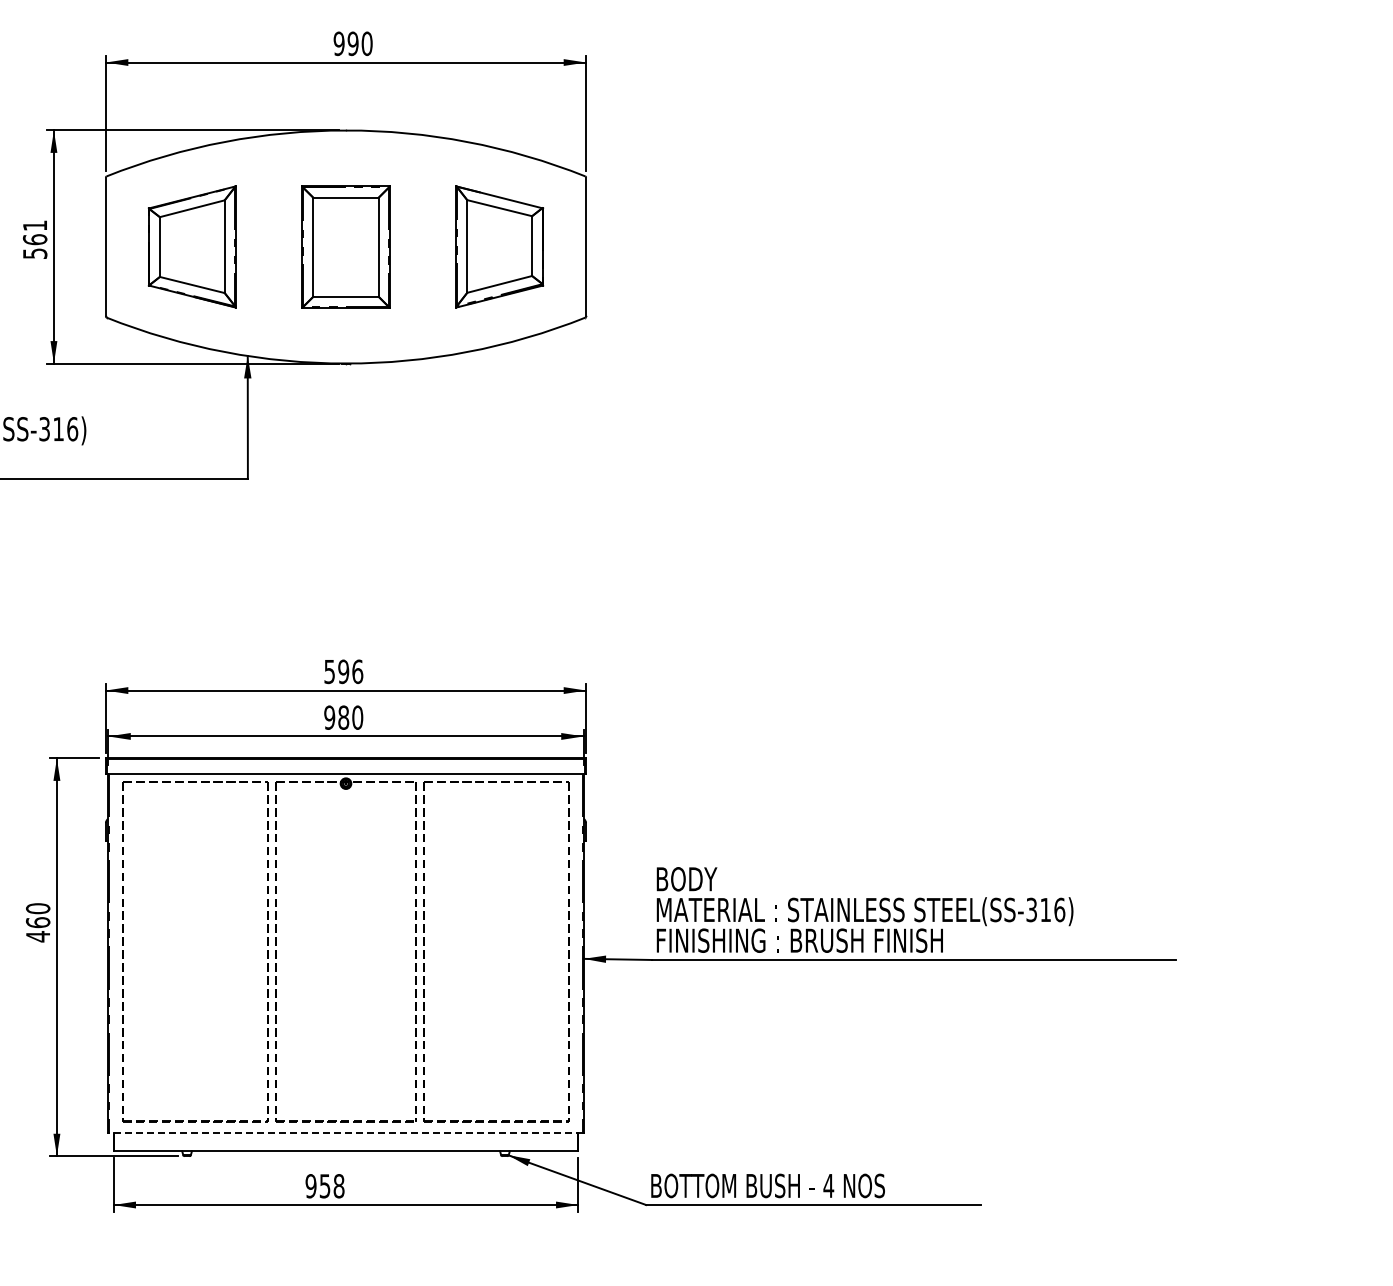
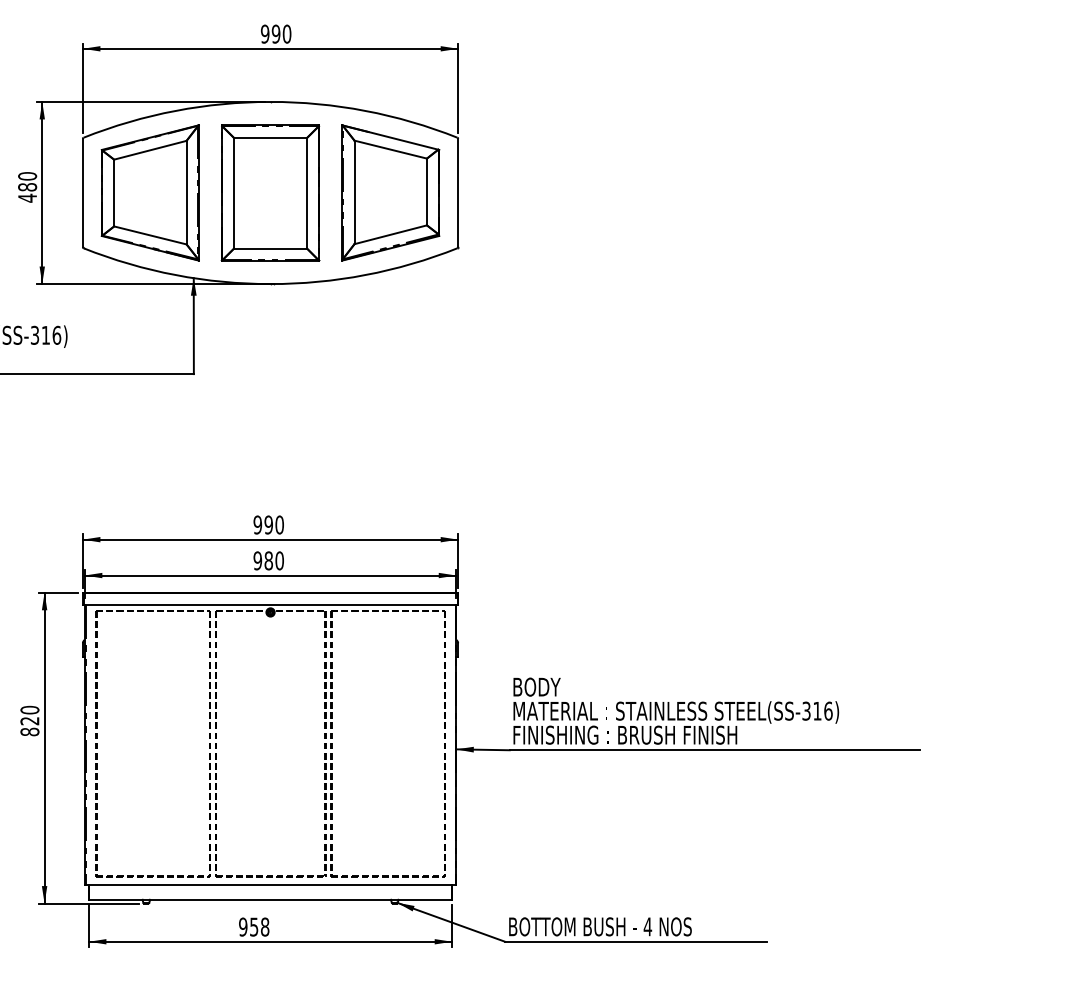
text: (35, 239) -> (27, 187), 561 -> 480
part: (192, 246) -> (150, 192), size x1.43
part: (345, 246) -> (270, 192), size x1.43
part: (499, 246) -> (390, 192), size x1.43
text: (343, 671) -> (268, 524), 596 -> 990
text: (37, 929) -> (29, 726), 460 -> 820
line: (345, 1132) -> (270, 885), dashed -> solid

